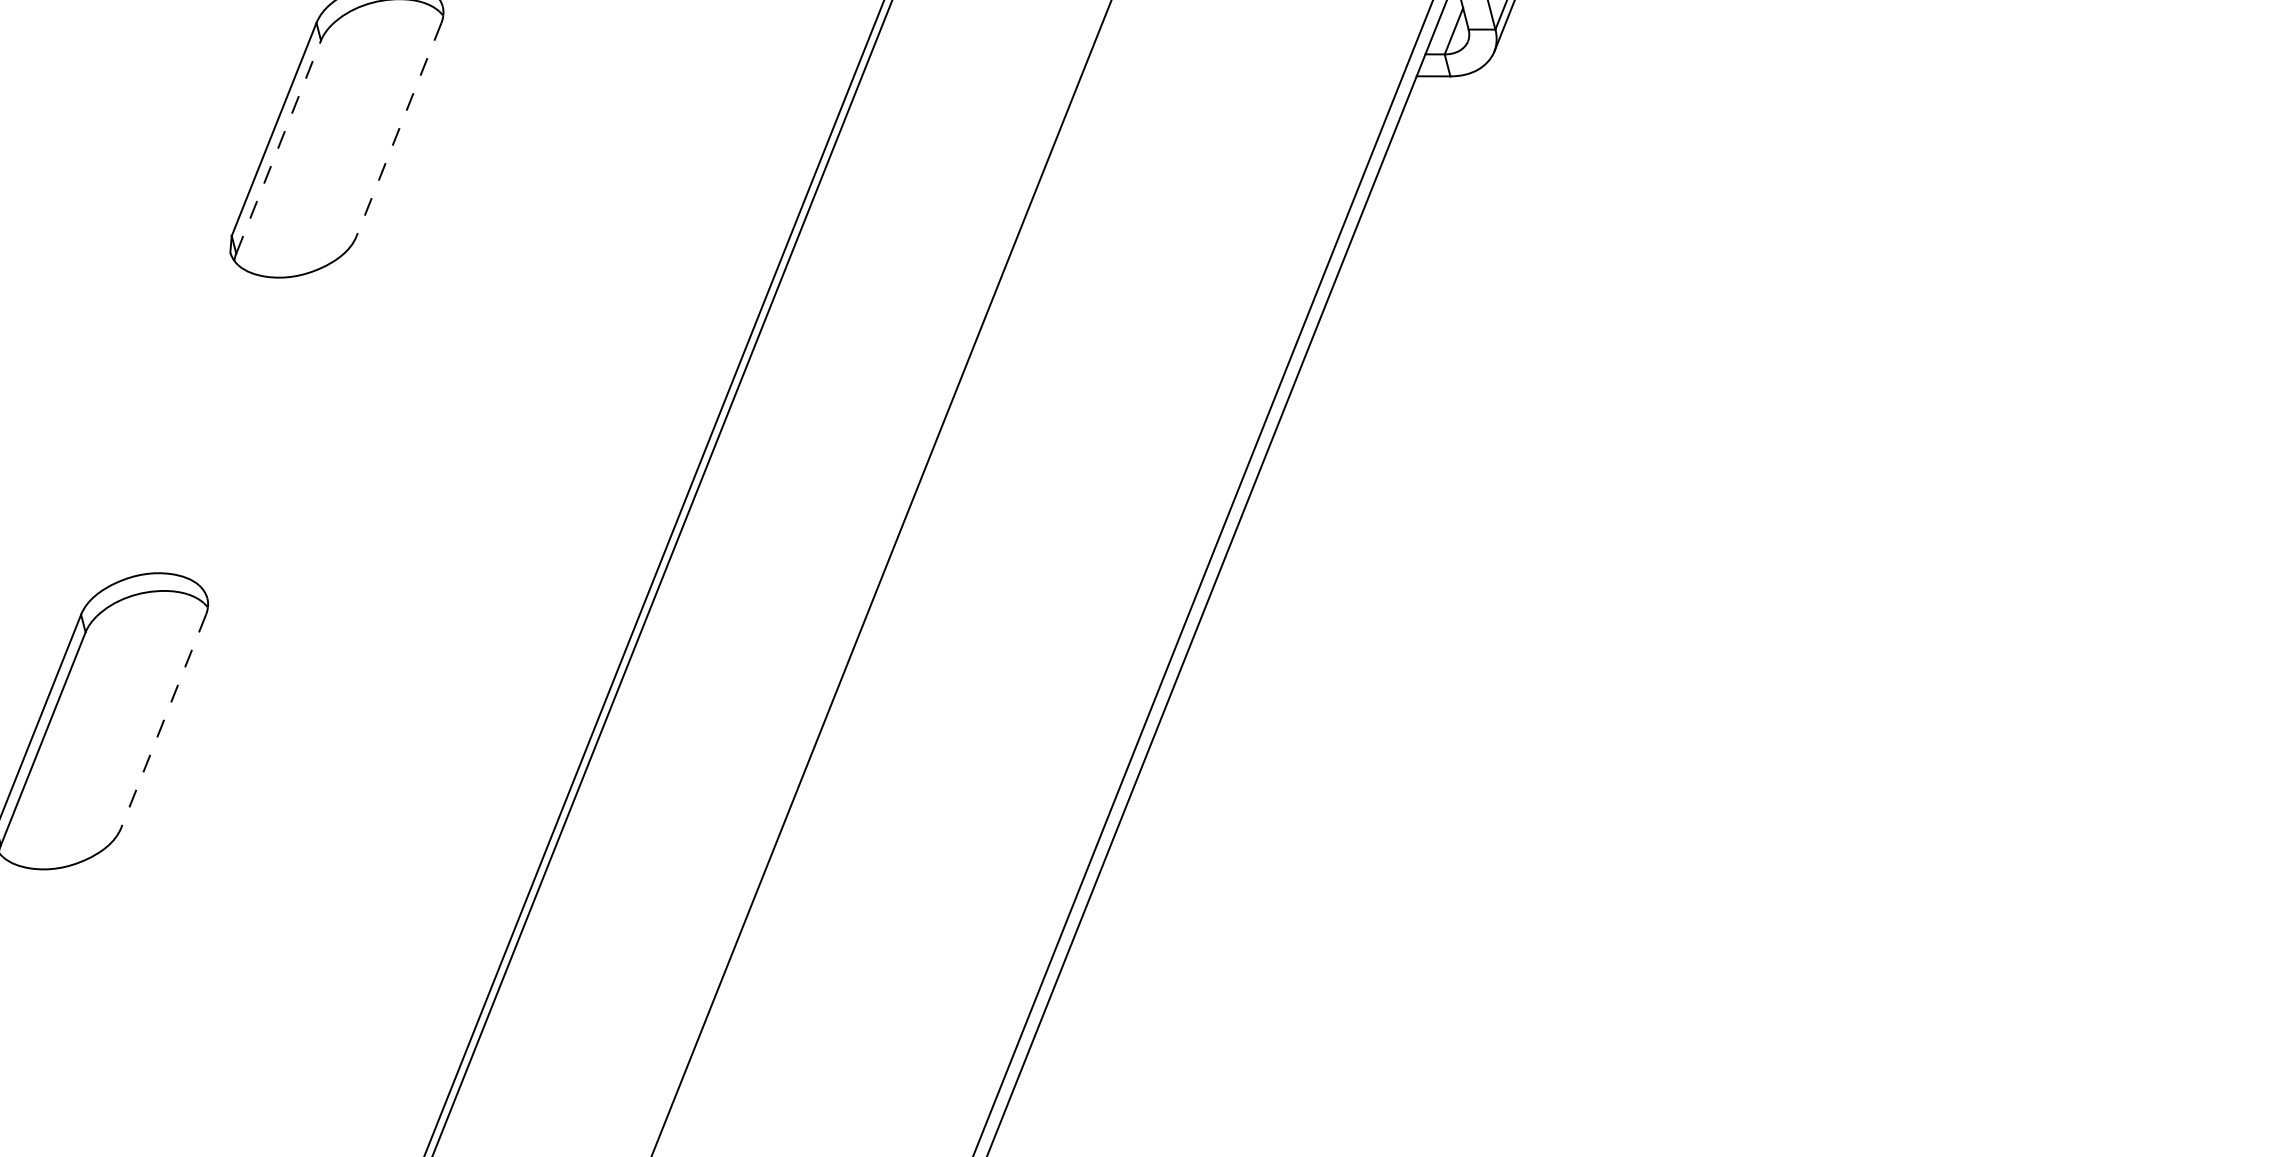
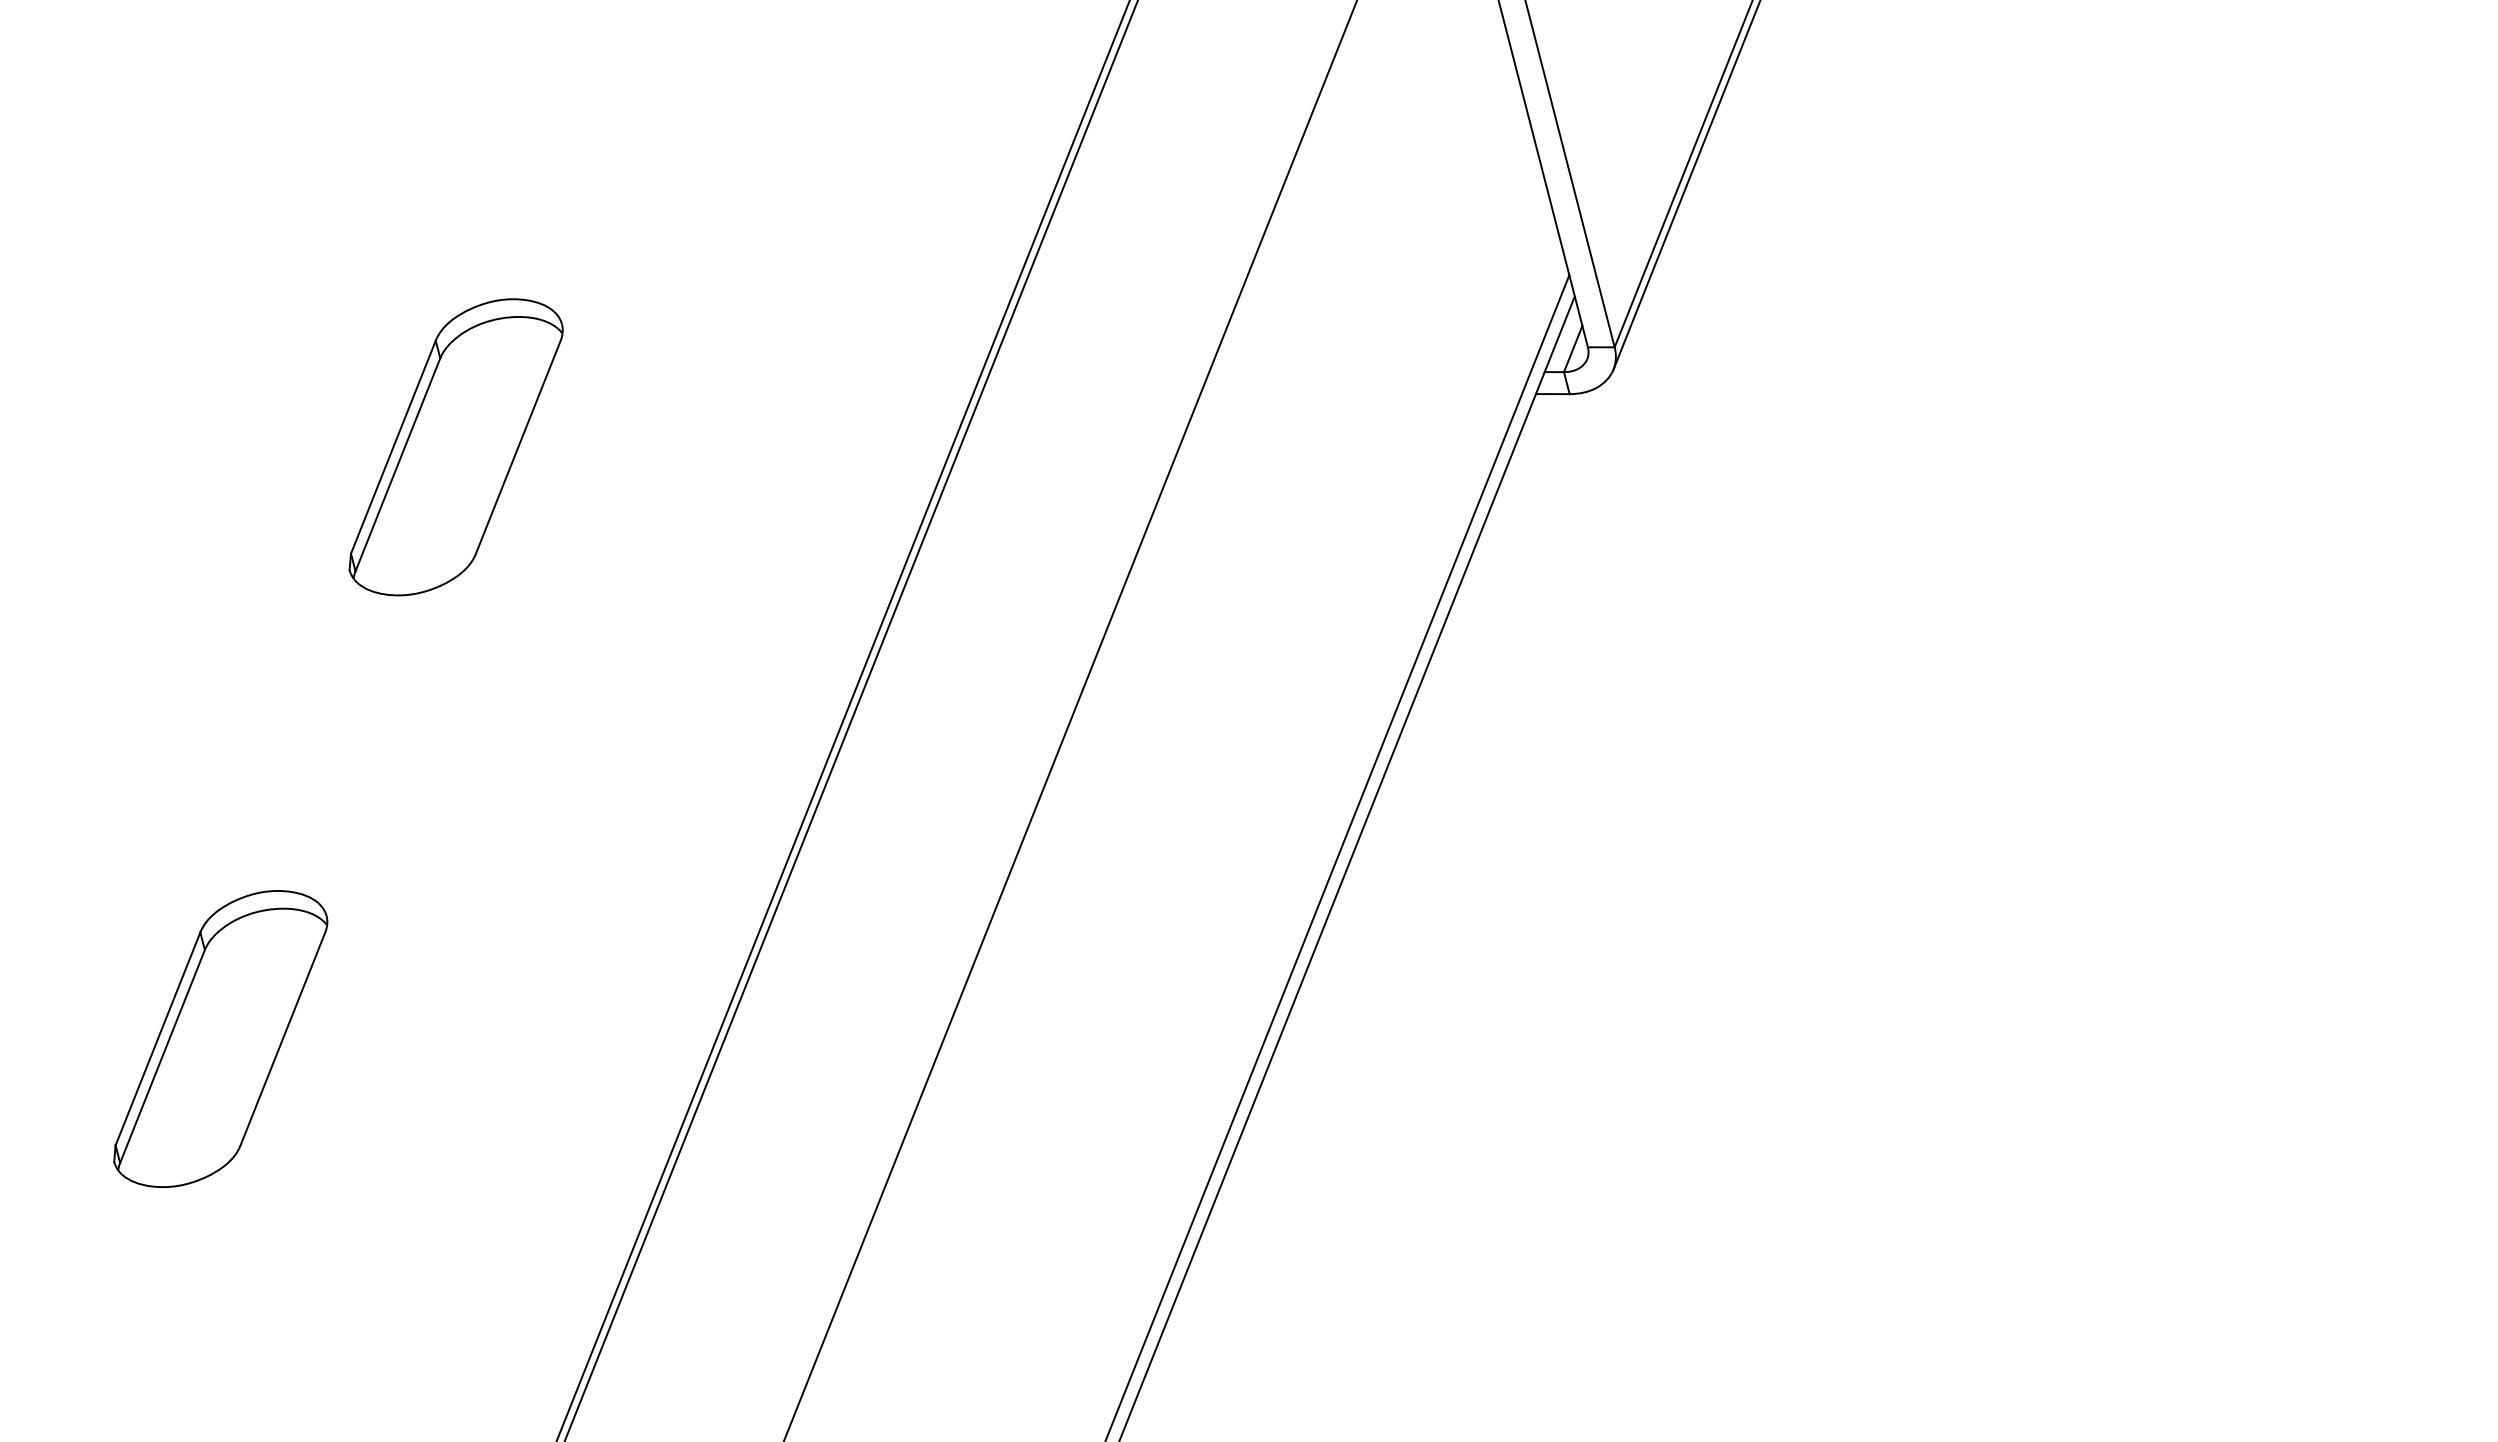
line: (399, 129) -> (518, 447), dashed -> solid
line: (278, 146) -> (397, 464), dashed -> solid
line: (163, 721) -> (282, 1039), dashed -> solid

